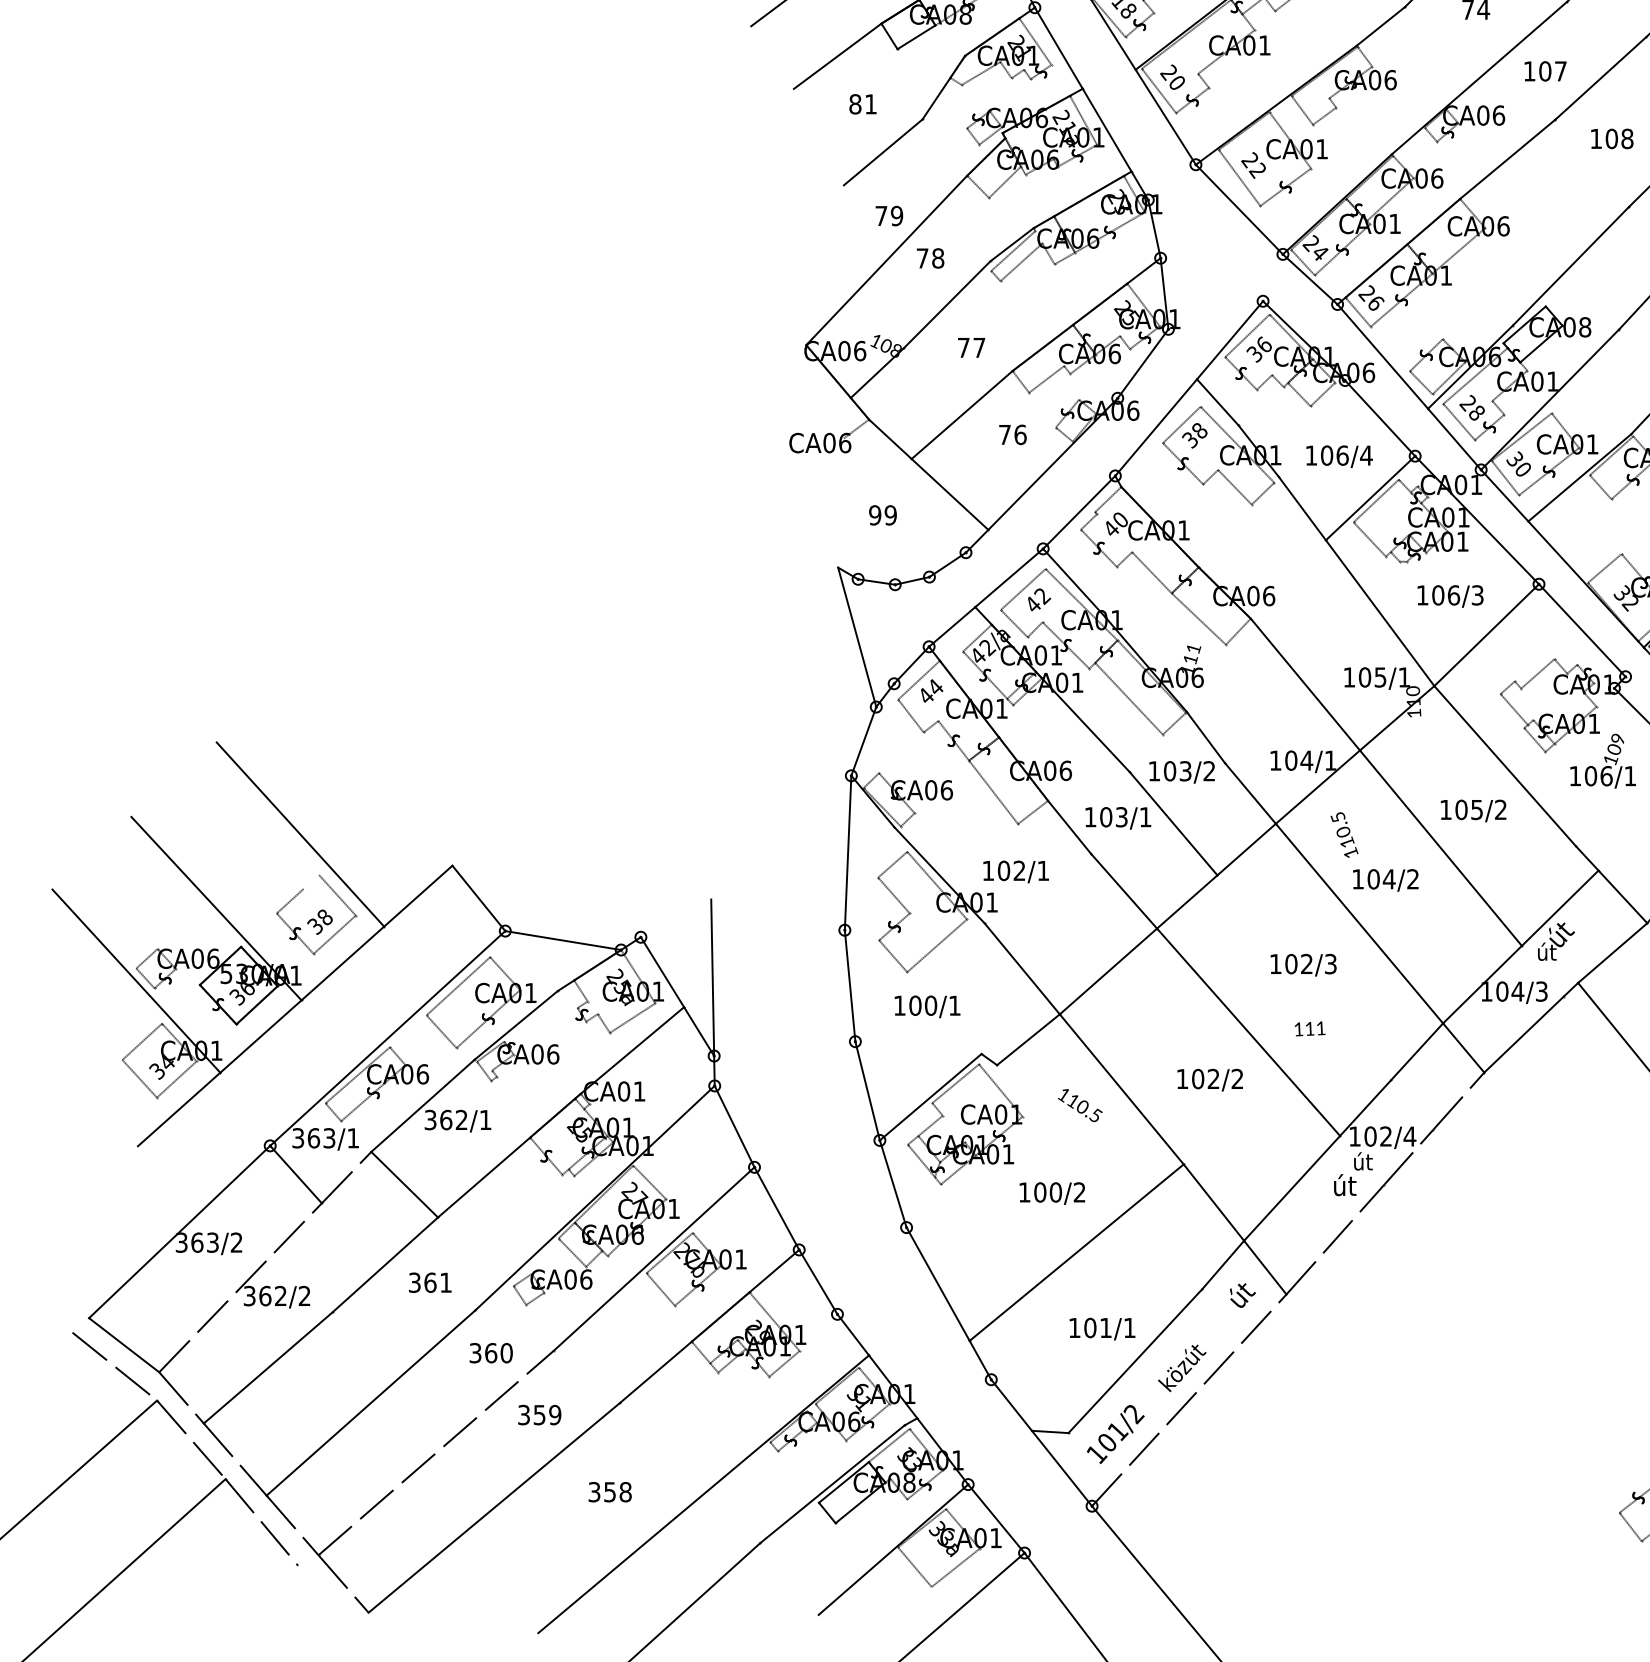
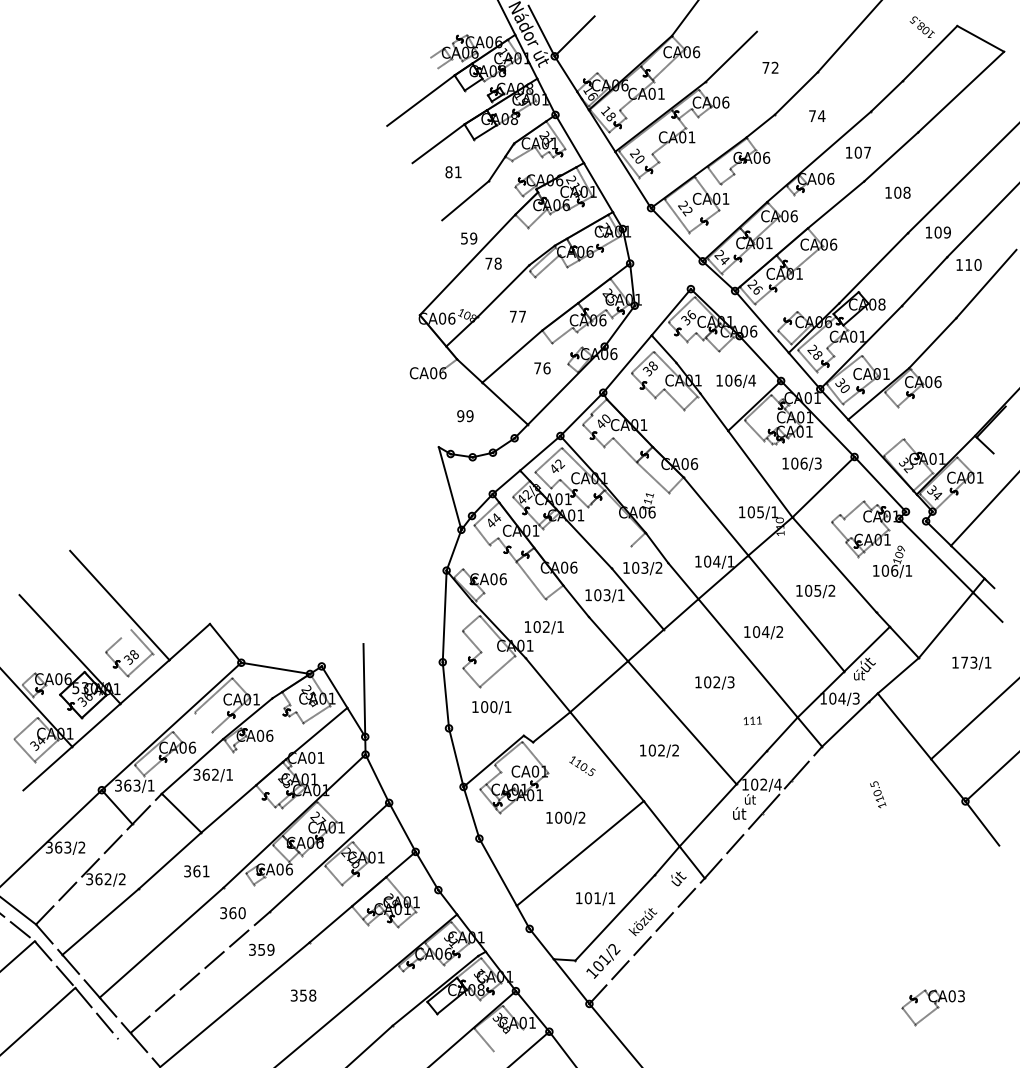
text: (881, 215) -> (464, 238), 79 -> 59
line: (1129, 698) -> (611, 524), removed
text: (1345, 834) -> (878, 794), moved
text: (1309, 1028) -> (752, 720), moved
line: (441, 1031) -> (203, 722), removed
line: (955, 1567) -> (508, 1040), removed

